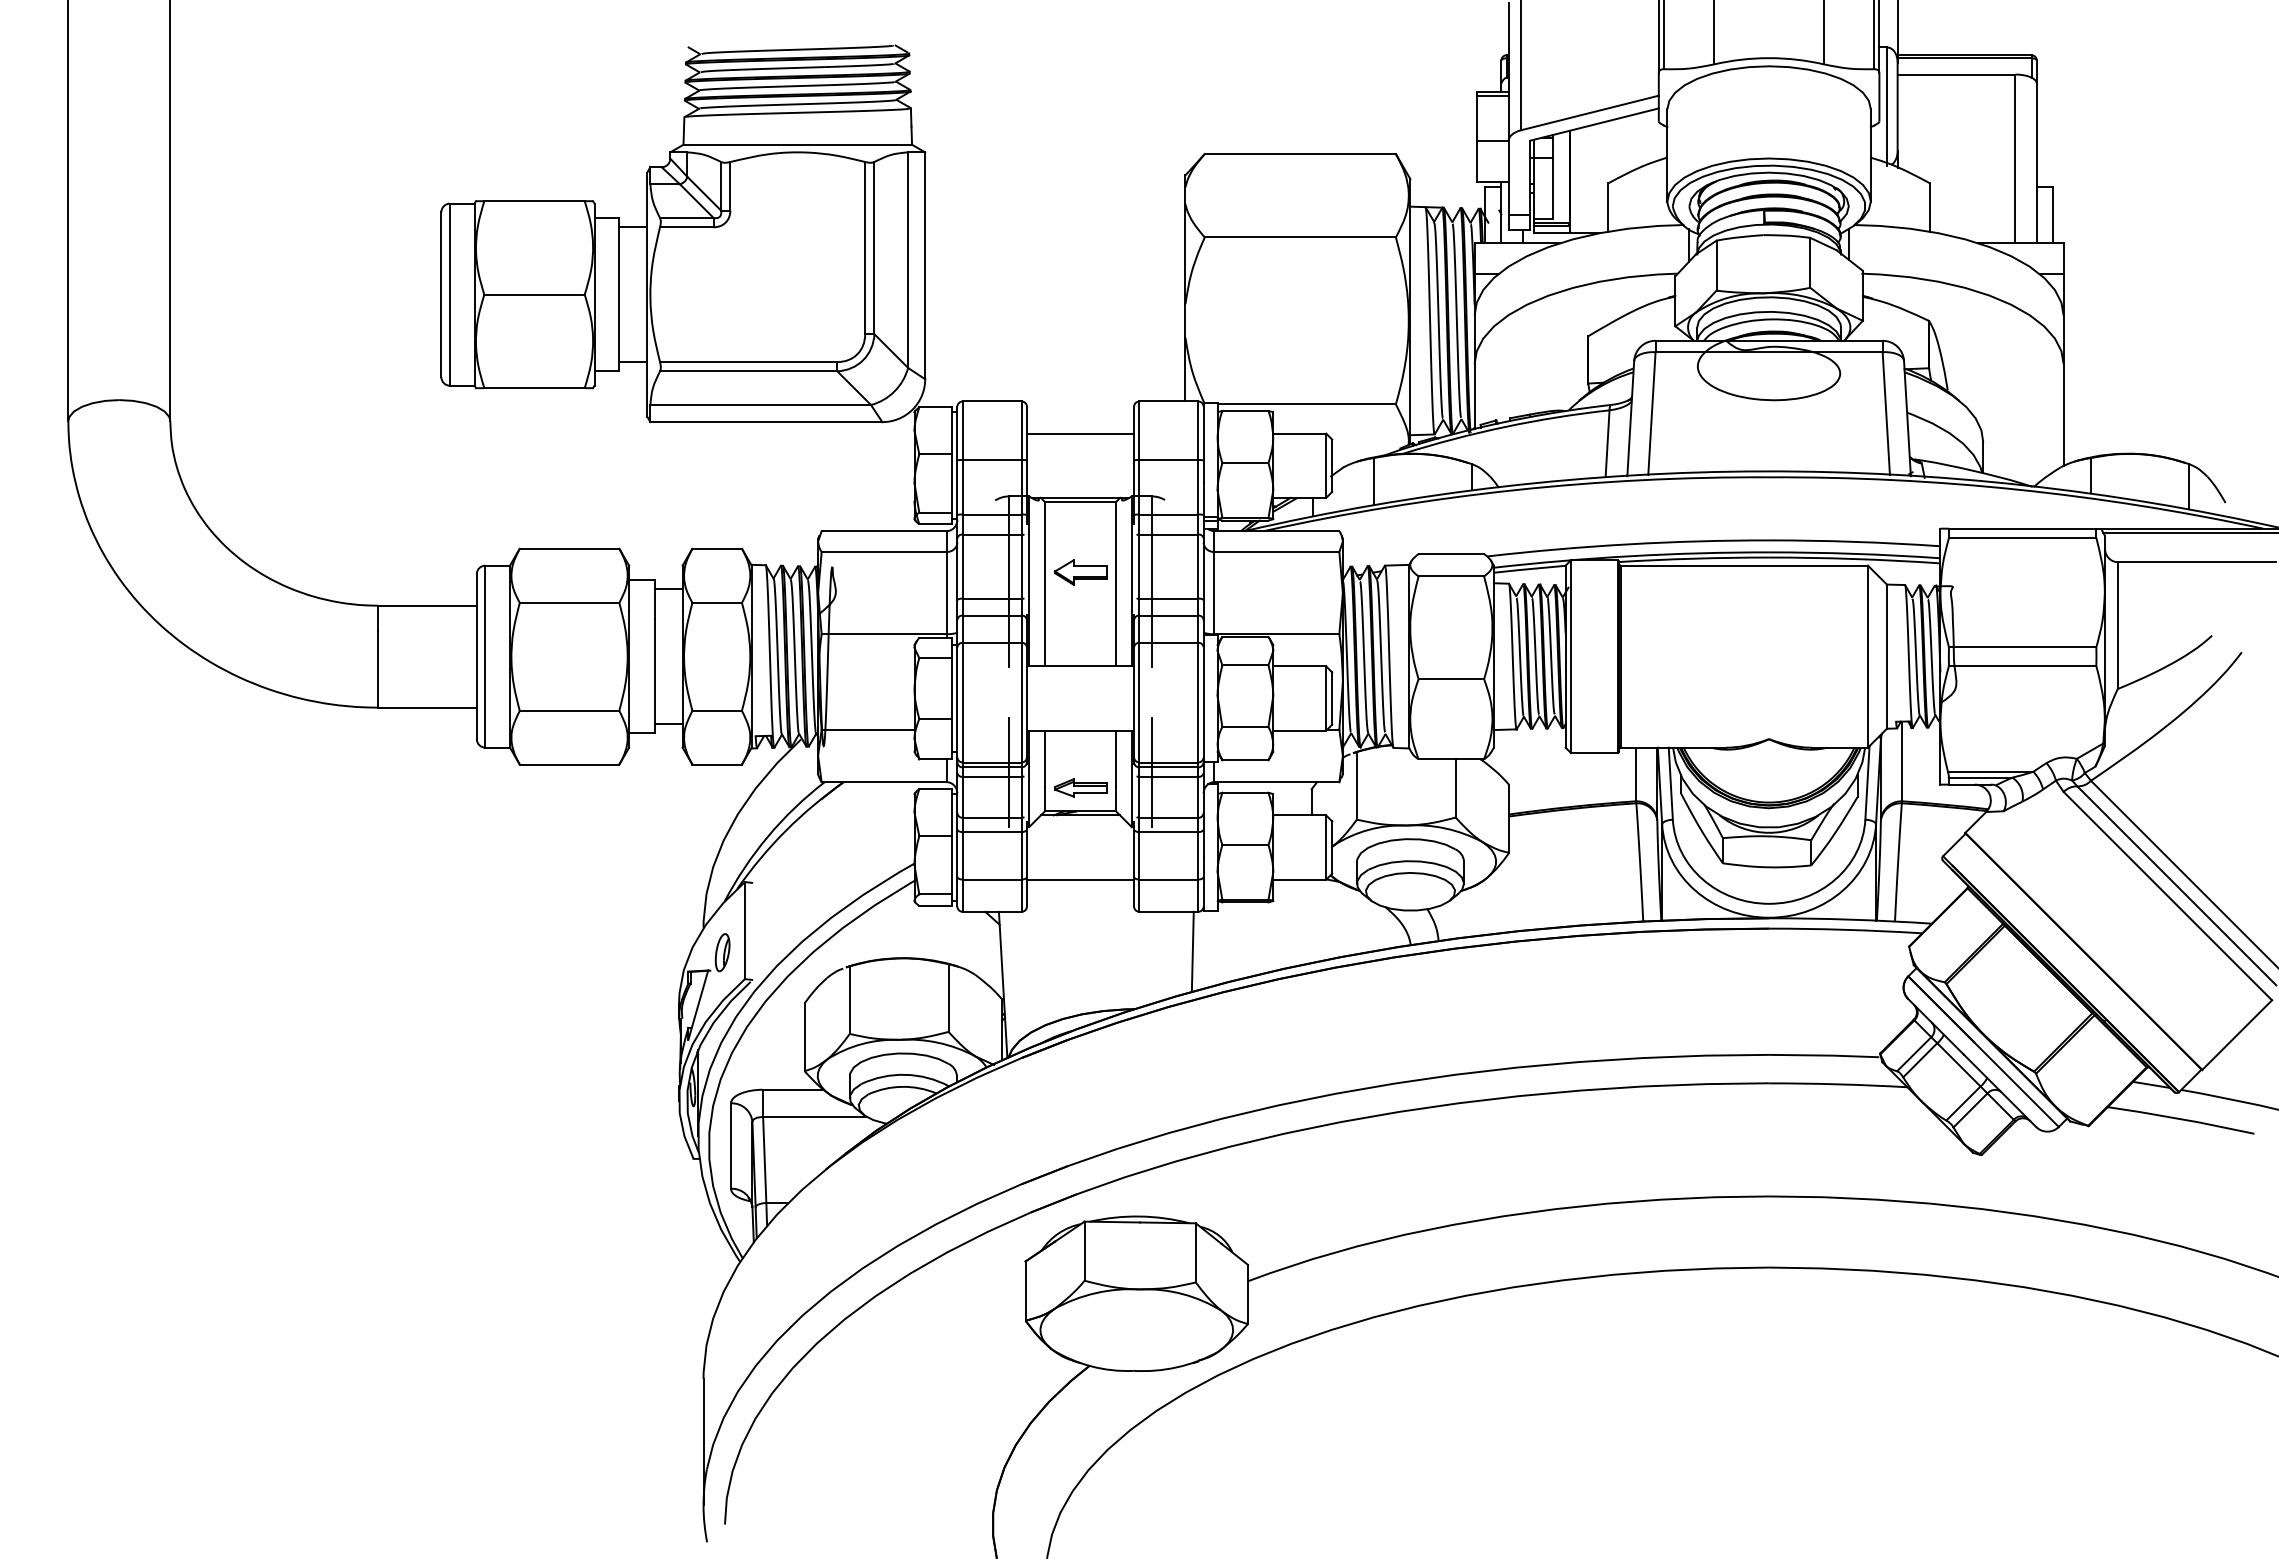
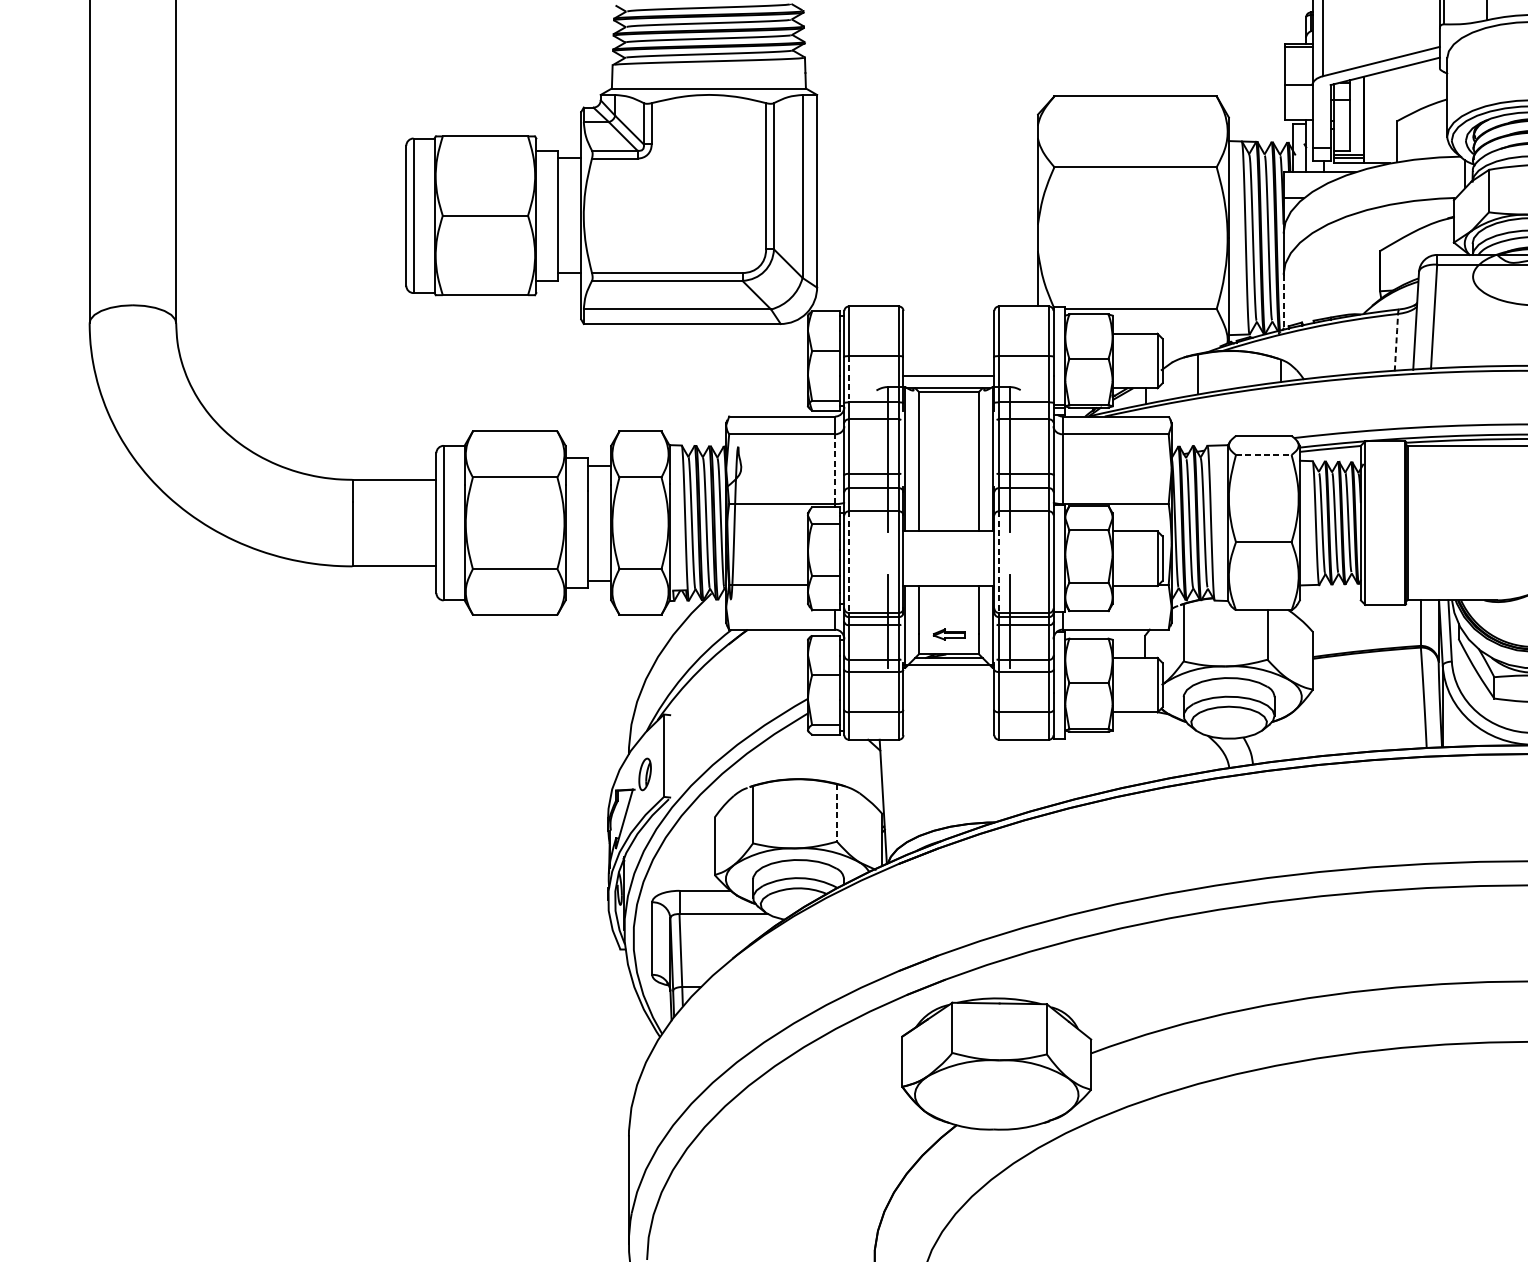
line: (1474, 397) -> (1283, 303), solid -> dashed
line: (1080, 433) -> (948, 376), moved
line: (1607, 442) -> (1396, 341), solid -> dashed
line: (962, 487) -> (848, 379), solid -> dashed
part: (1080, 572) -> (948, 451), removed
line: (1451, 576) -> (1263, 455), solid -> dashed
line: (946, 592) -> (835, 468), solid -> dashed
line: (962, 702) -> (848, 562), solid -> dashed
line: (1139, 702) -> (999, 562), solid -> dashed
part: (1080, 787) -> (948, 634), size x0.7
line: (1080, 879) -> (948, 664), moved
line: (1192, 951) -> (1044, 773), removed
line: (948, 998) -> (836, 813), solid -> dashed

